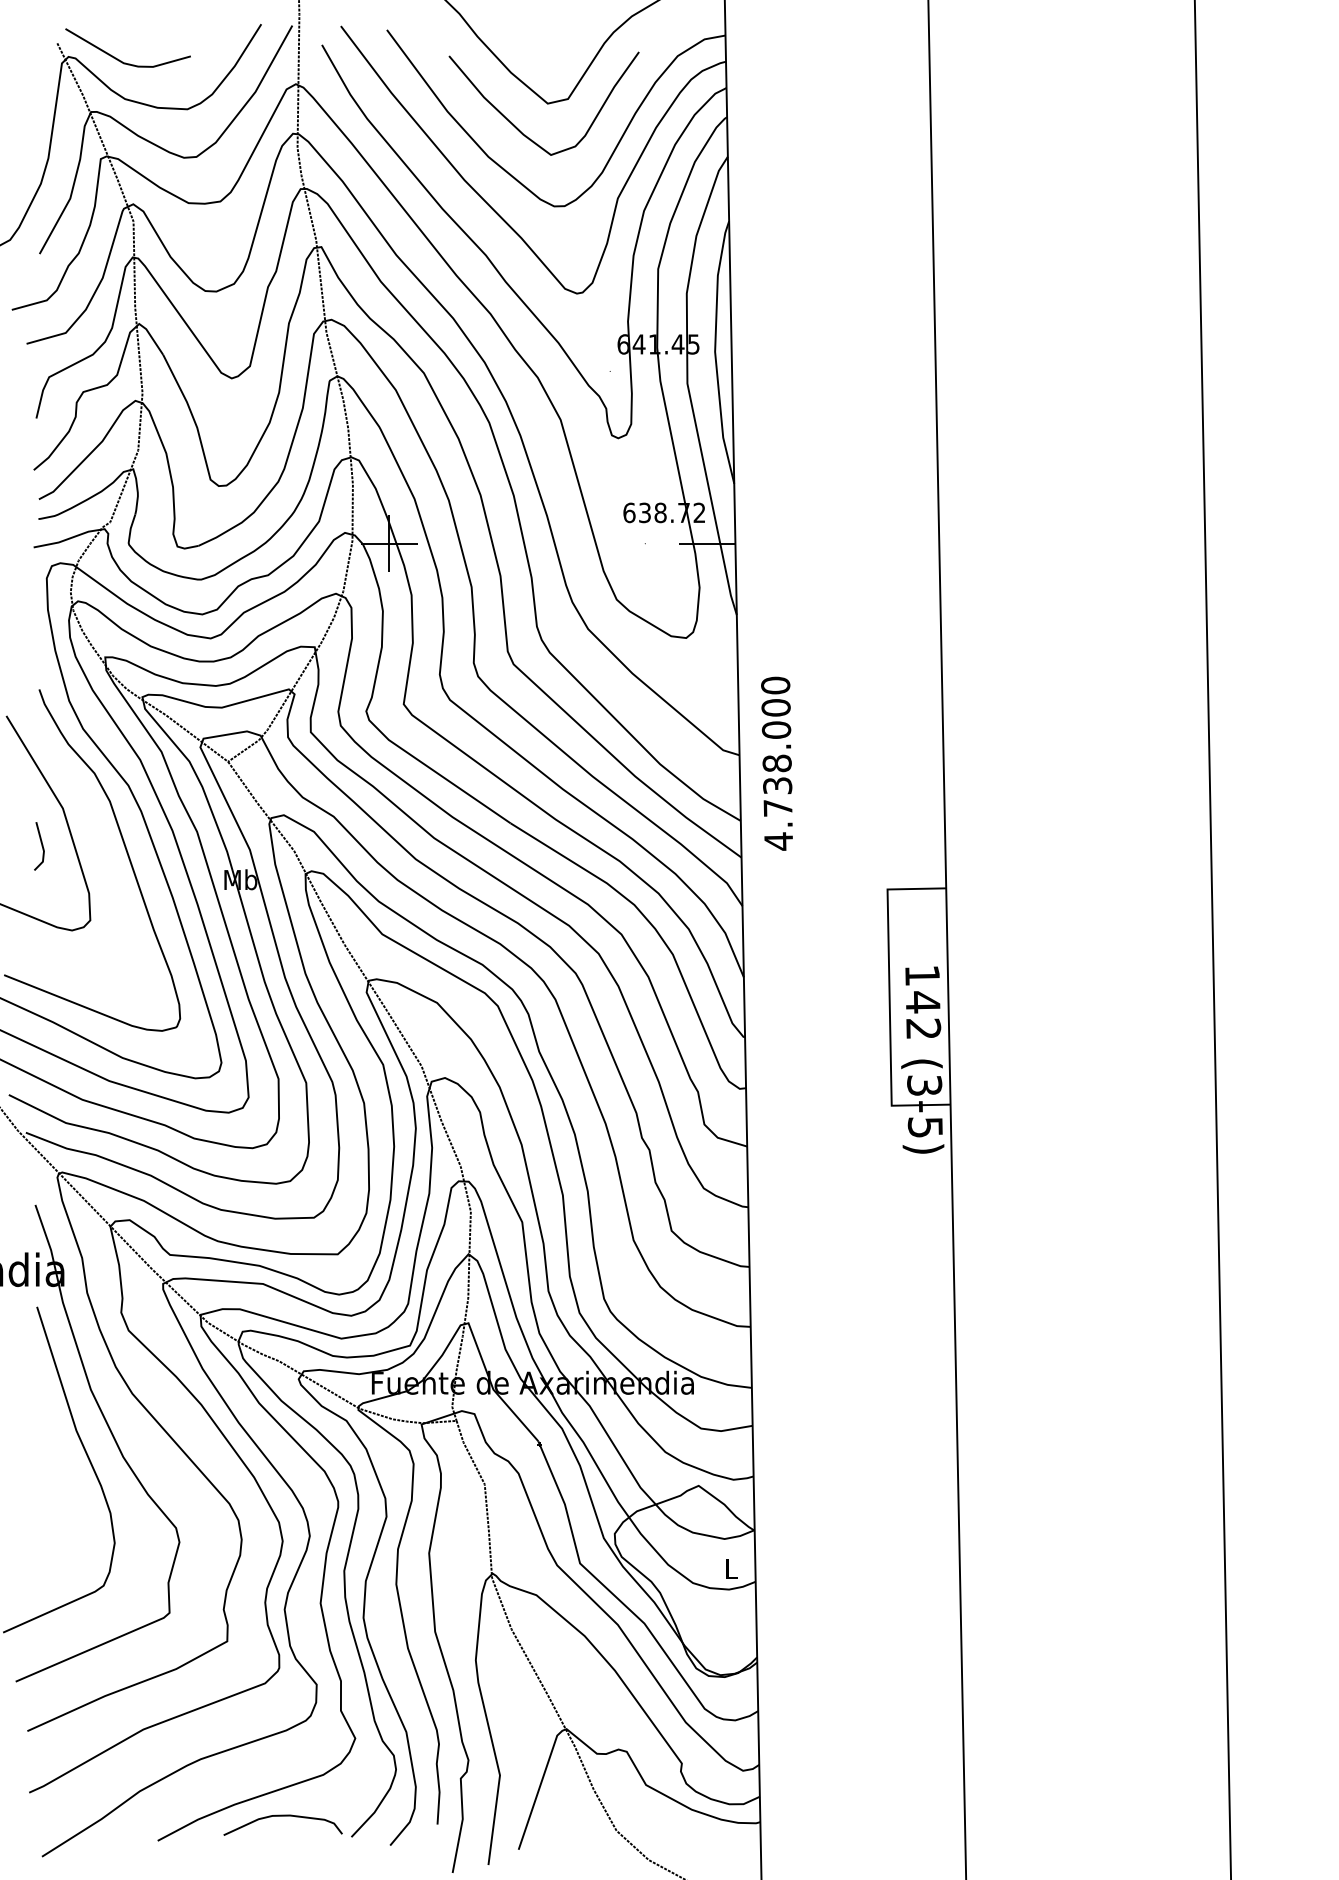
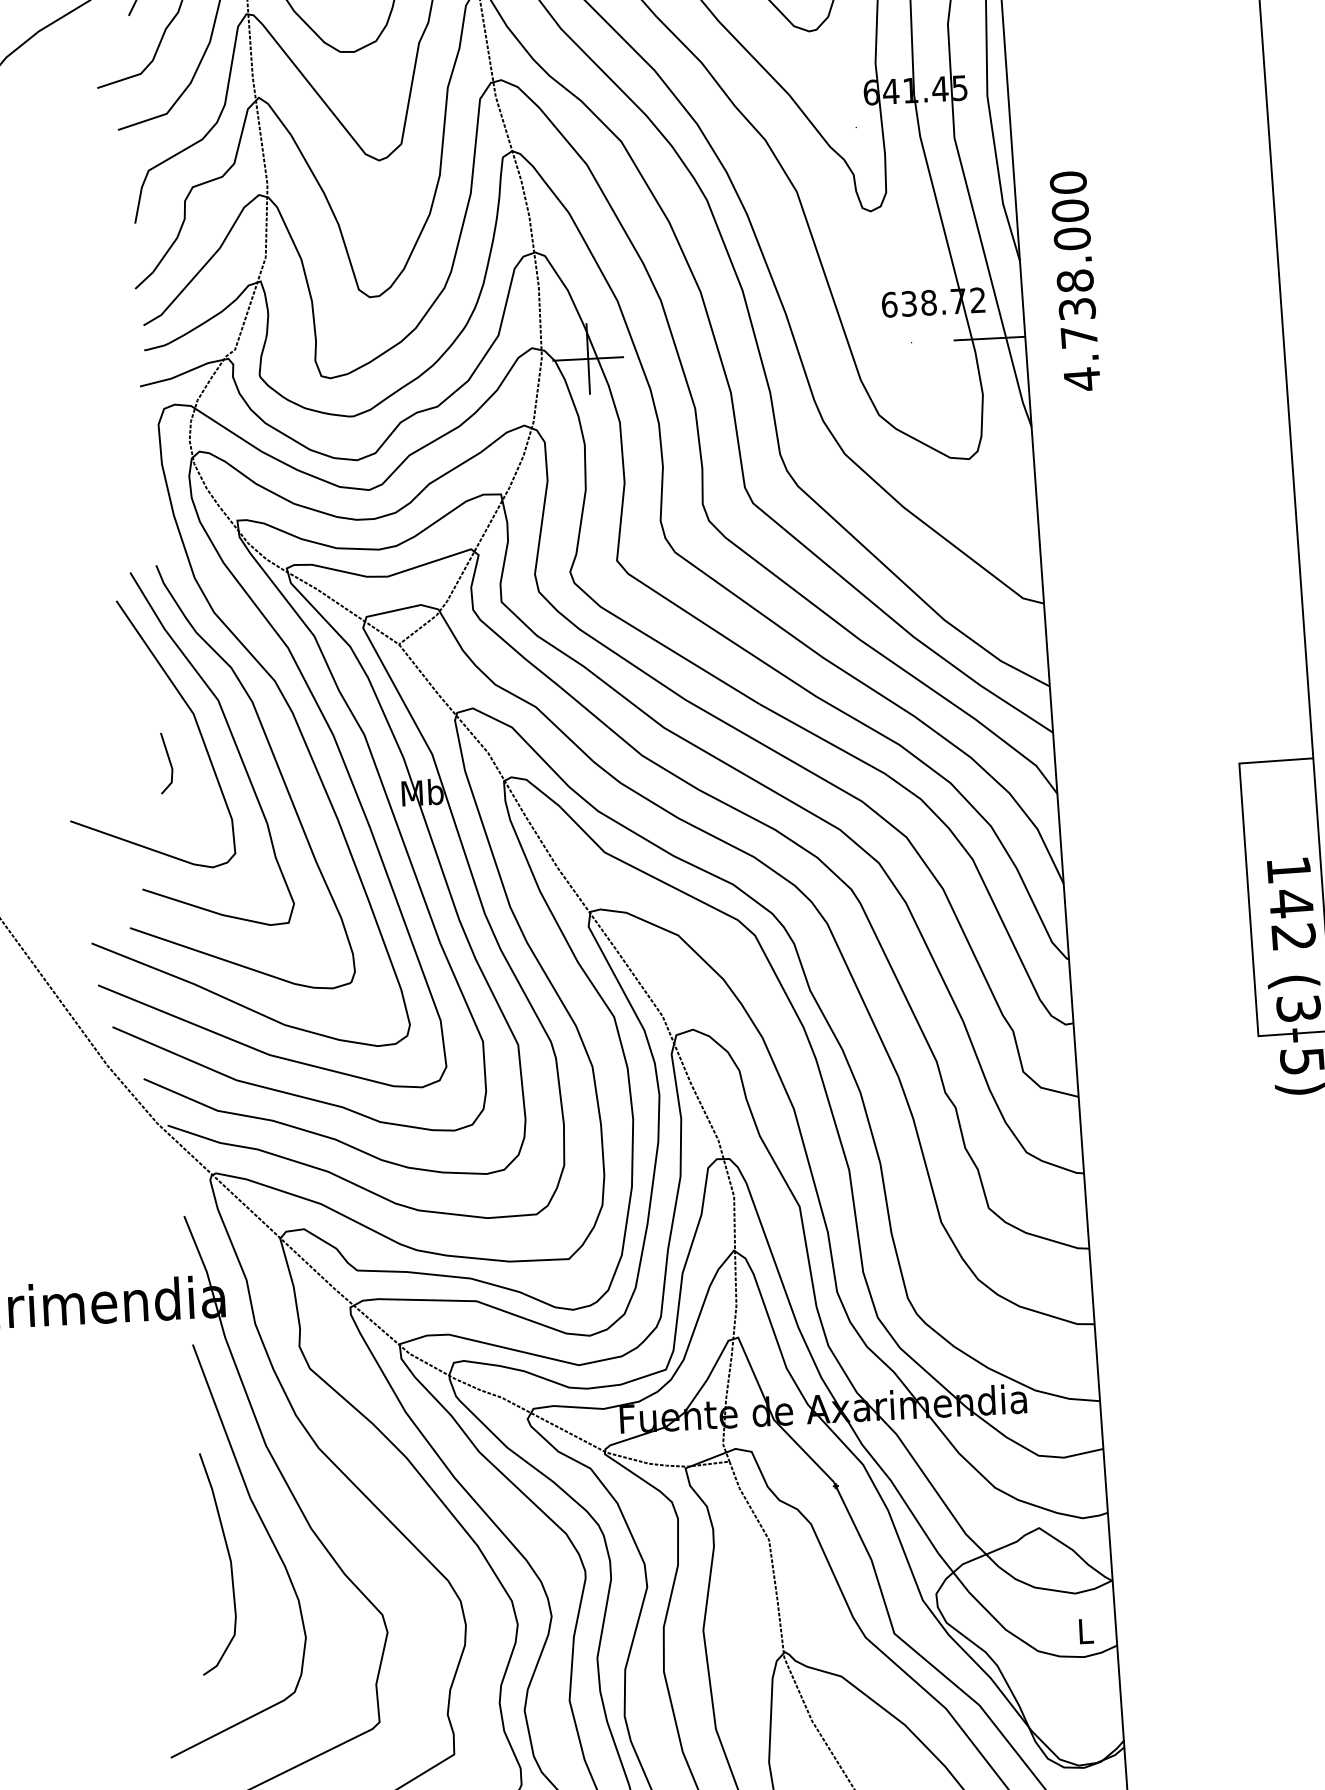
text: (776, 763) -> (1074, 281), moved
curve: (92, 830) -> (232, 739), added
curve: (57, 1481) -> (229, 1563), added

